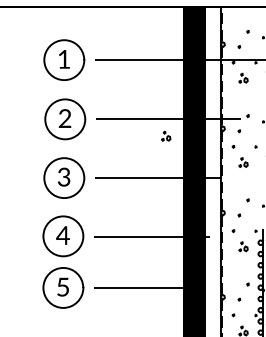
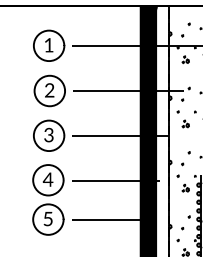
part: (165, 135) -> (126, 103), removed

